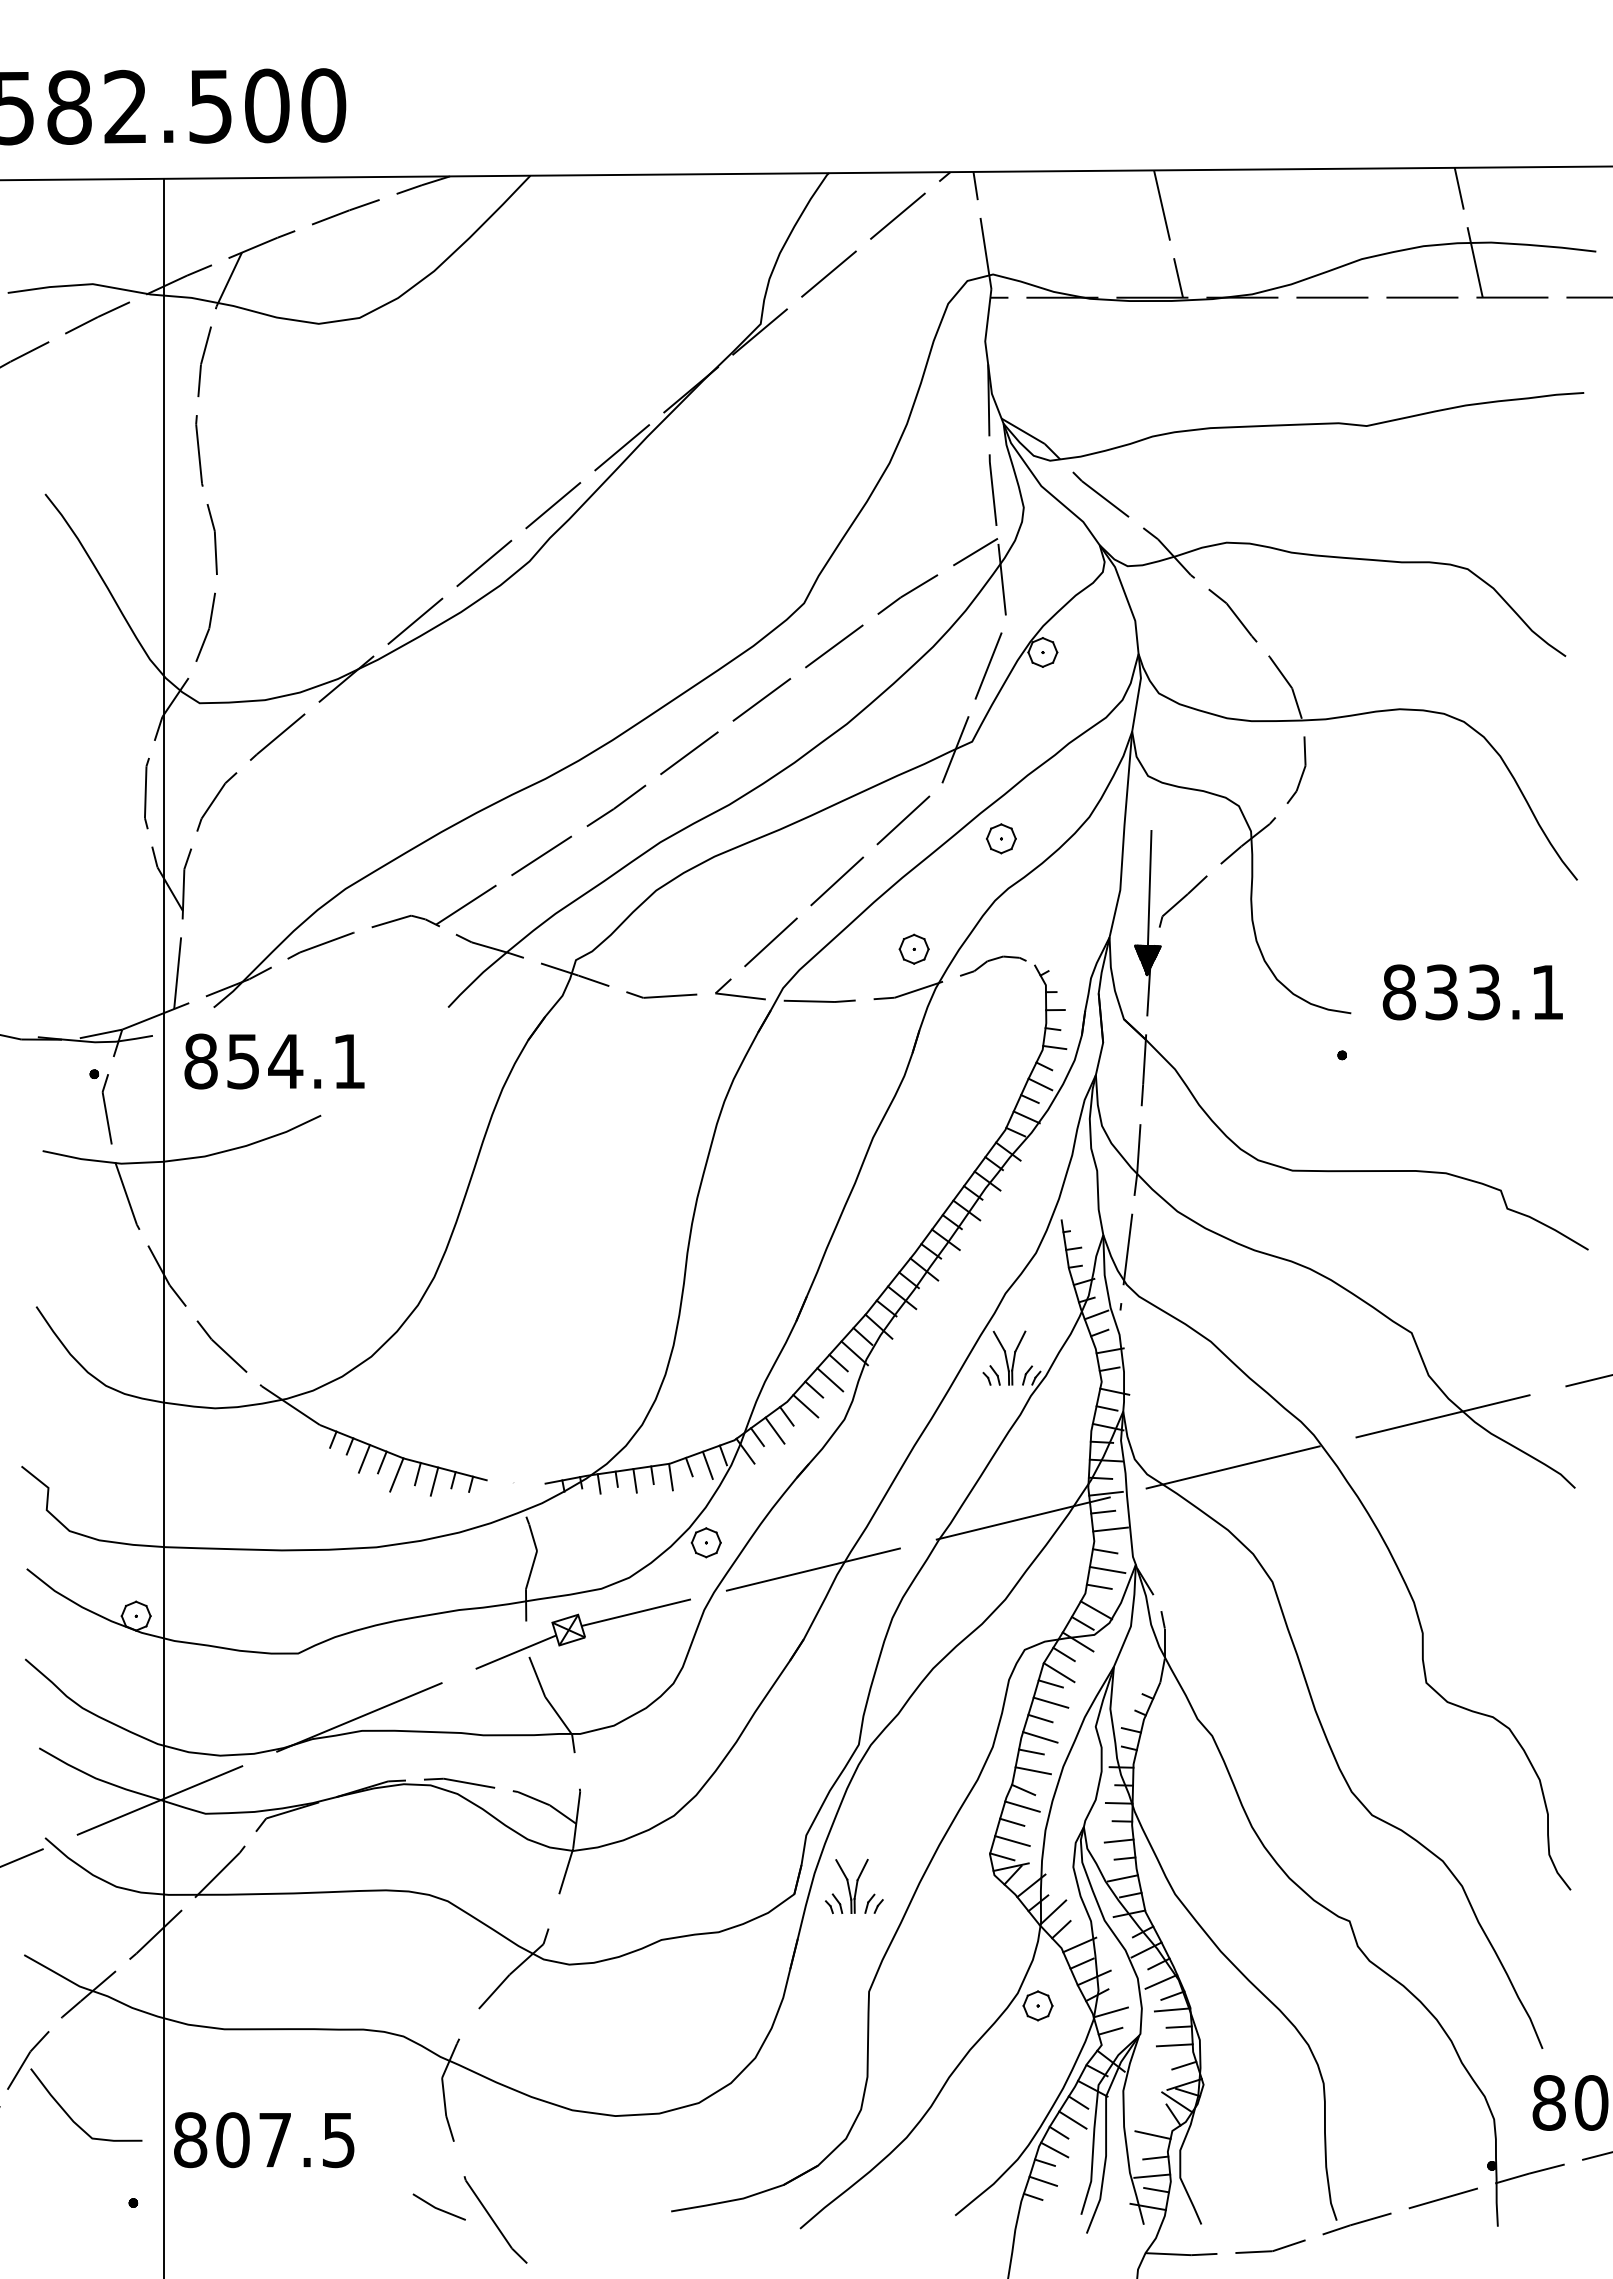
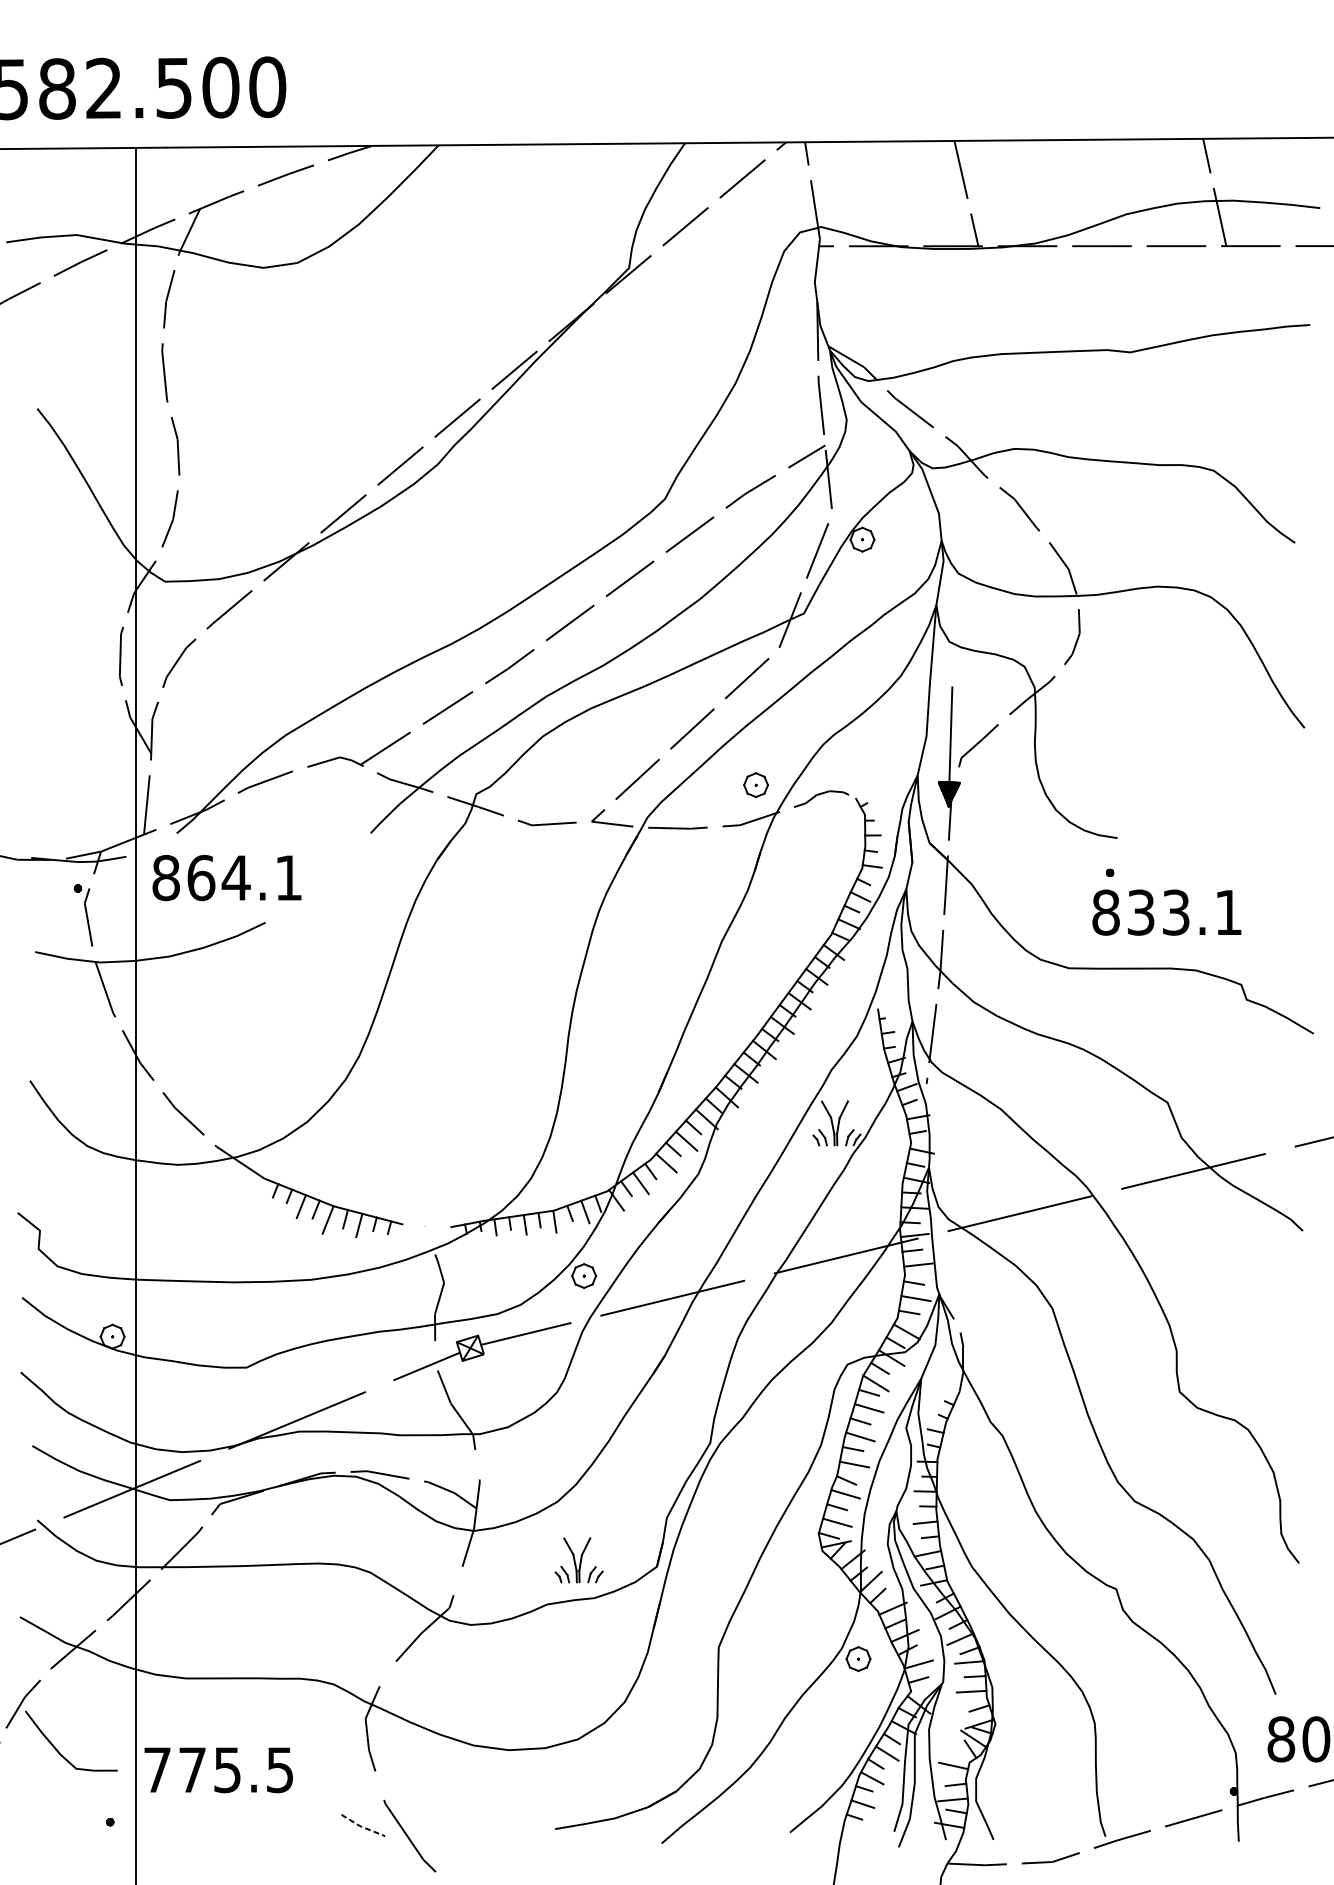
part: (1001, 838) -> (828, 693), removed
text: (1472, 992) -> (1166, 912), moved
text: (243, 1061) -> (201, 877), 854.1 -> 864.1
part: (853, 1885) -> (578, 1559), moved
text: (232, 2140) -> (192, 1770), 807.5 -> 775.5
line: (438, 2208) -> (362, 1826), solid -> dashed

